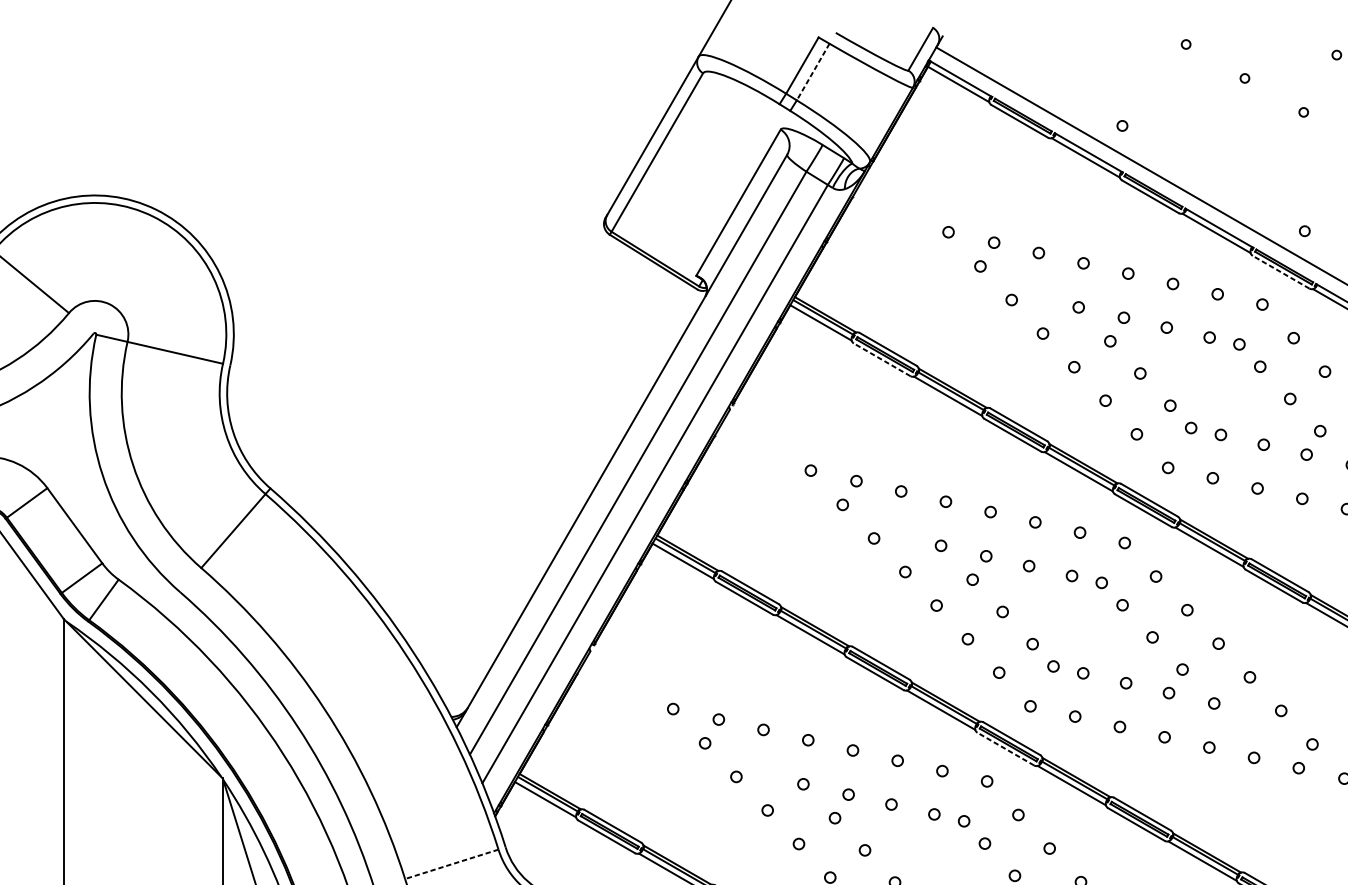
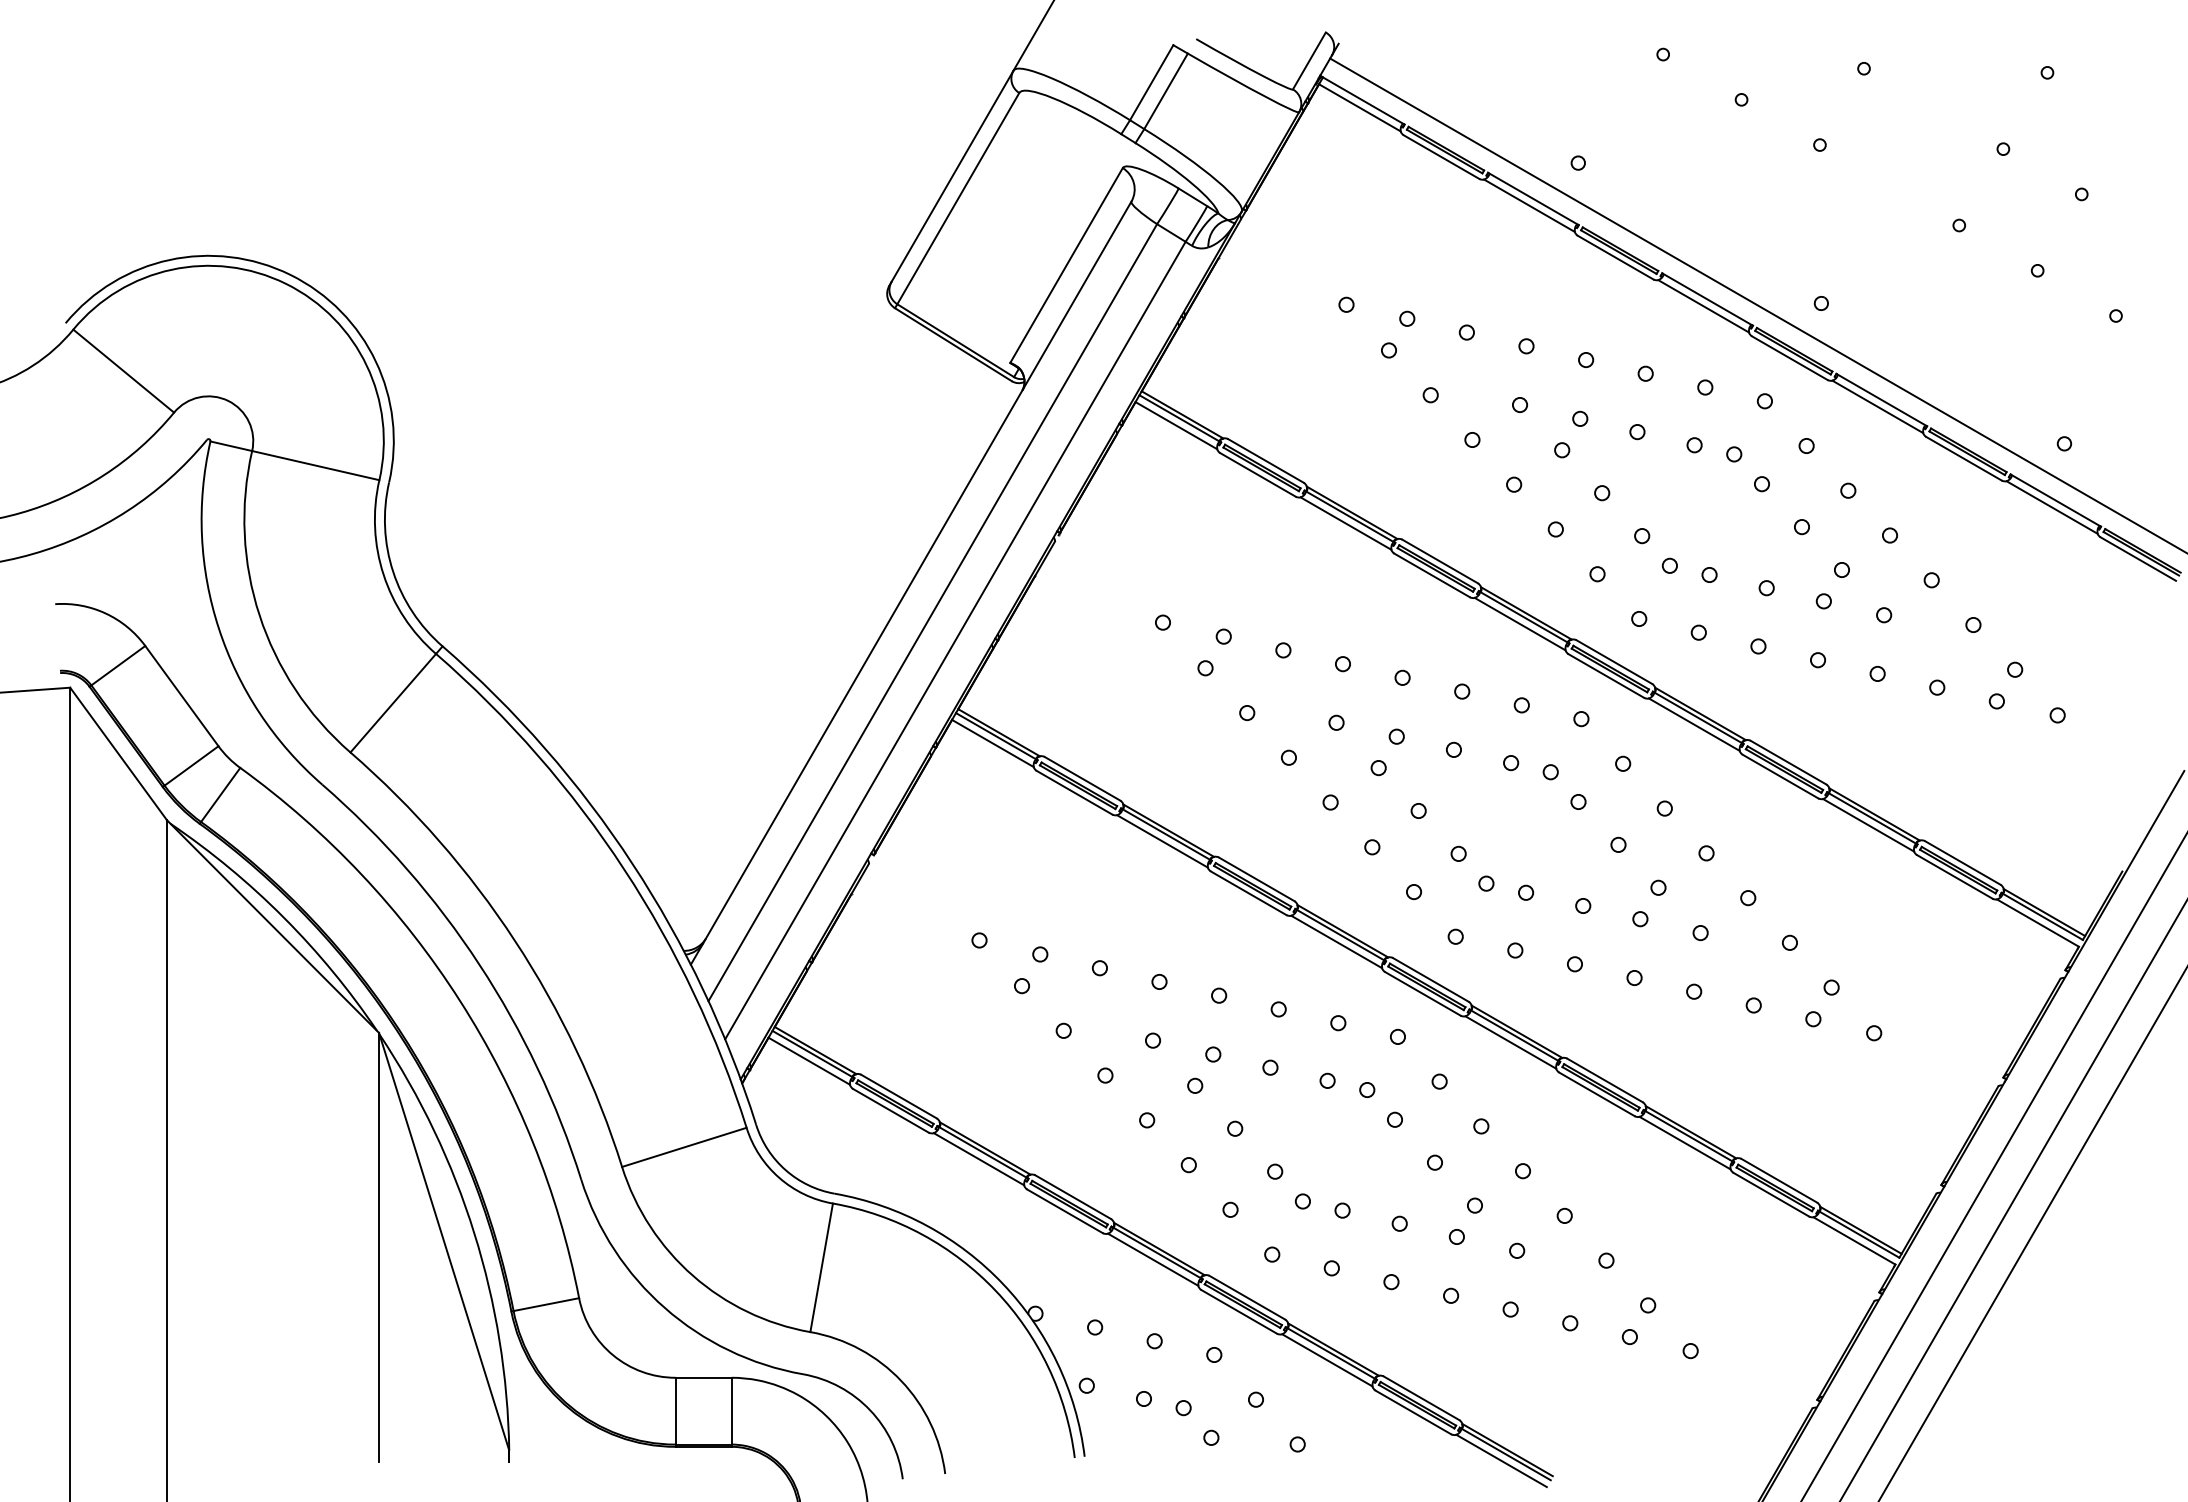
line: (813, 72) -> (1166, 91), dashed -> solid
line: (1280, 272) -> (1789, 358), dashed -> solid
line: (882, 359) -> (1258, 474), dashed -> solid
line: (1005, 748) -> (1422, 993), dashed -> solid
line: (451, 864) -> (683, 1147), dashed -> solid

